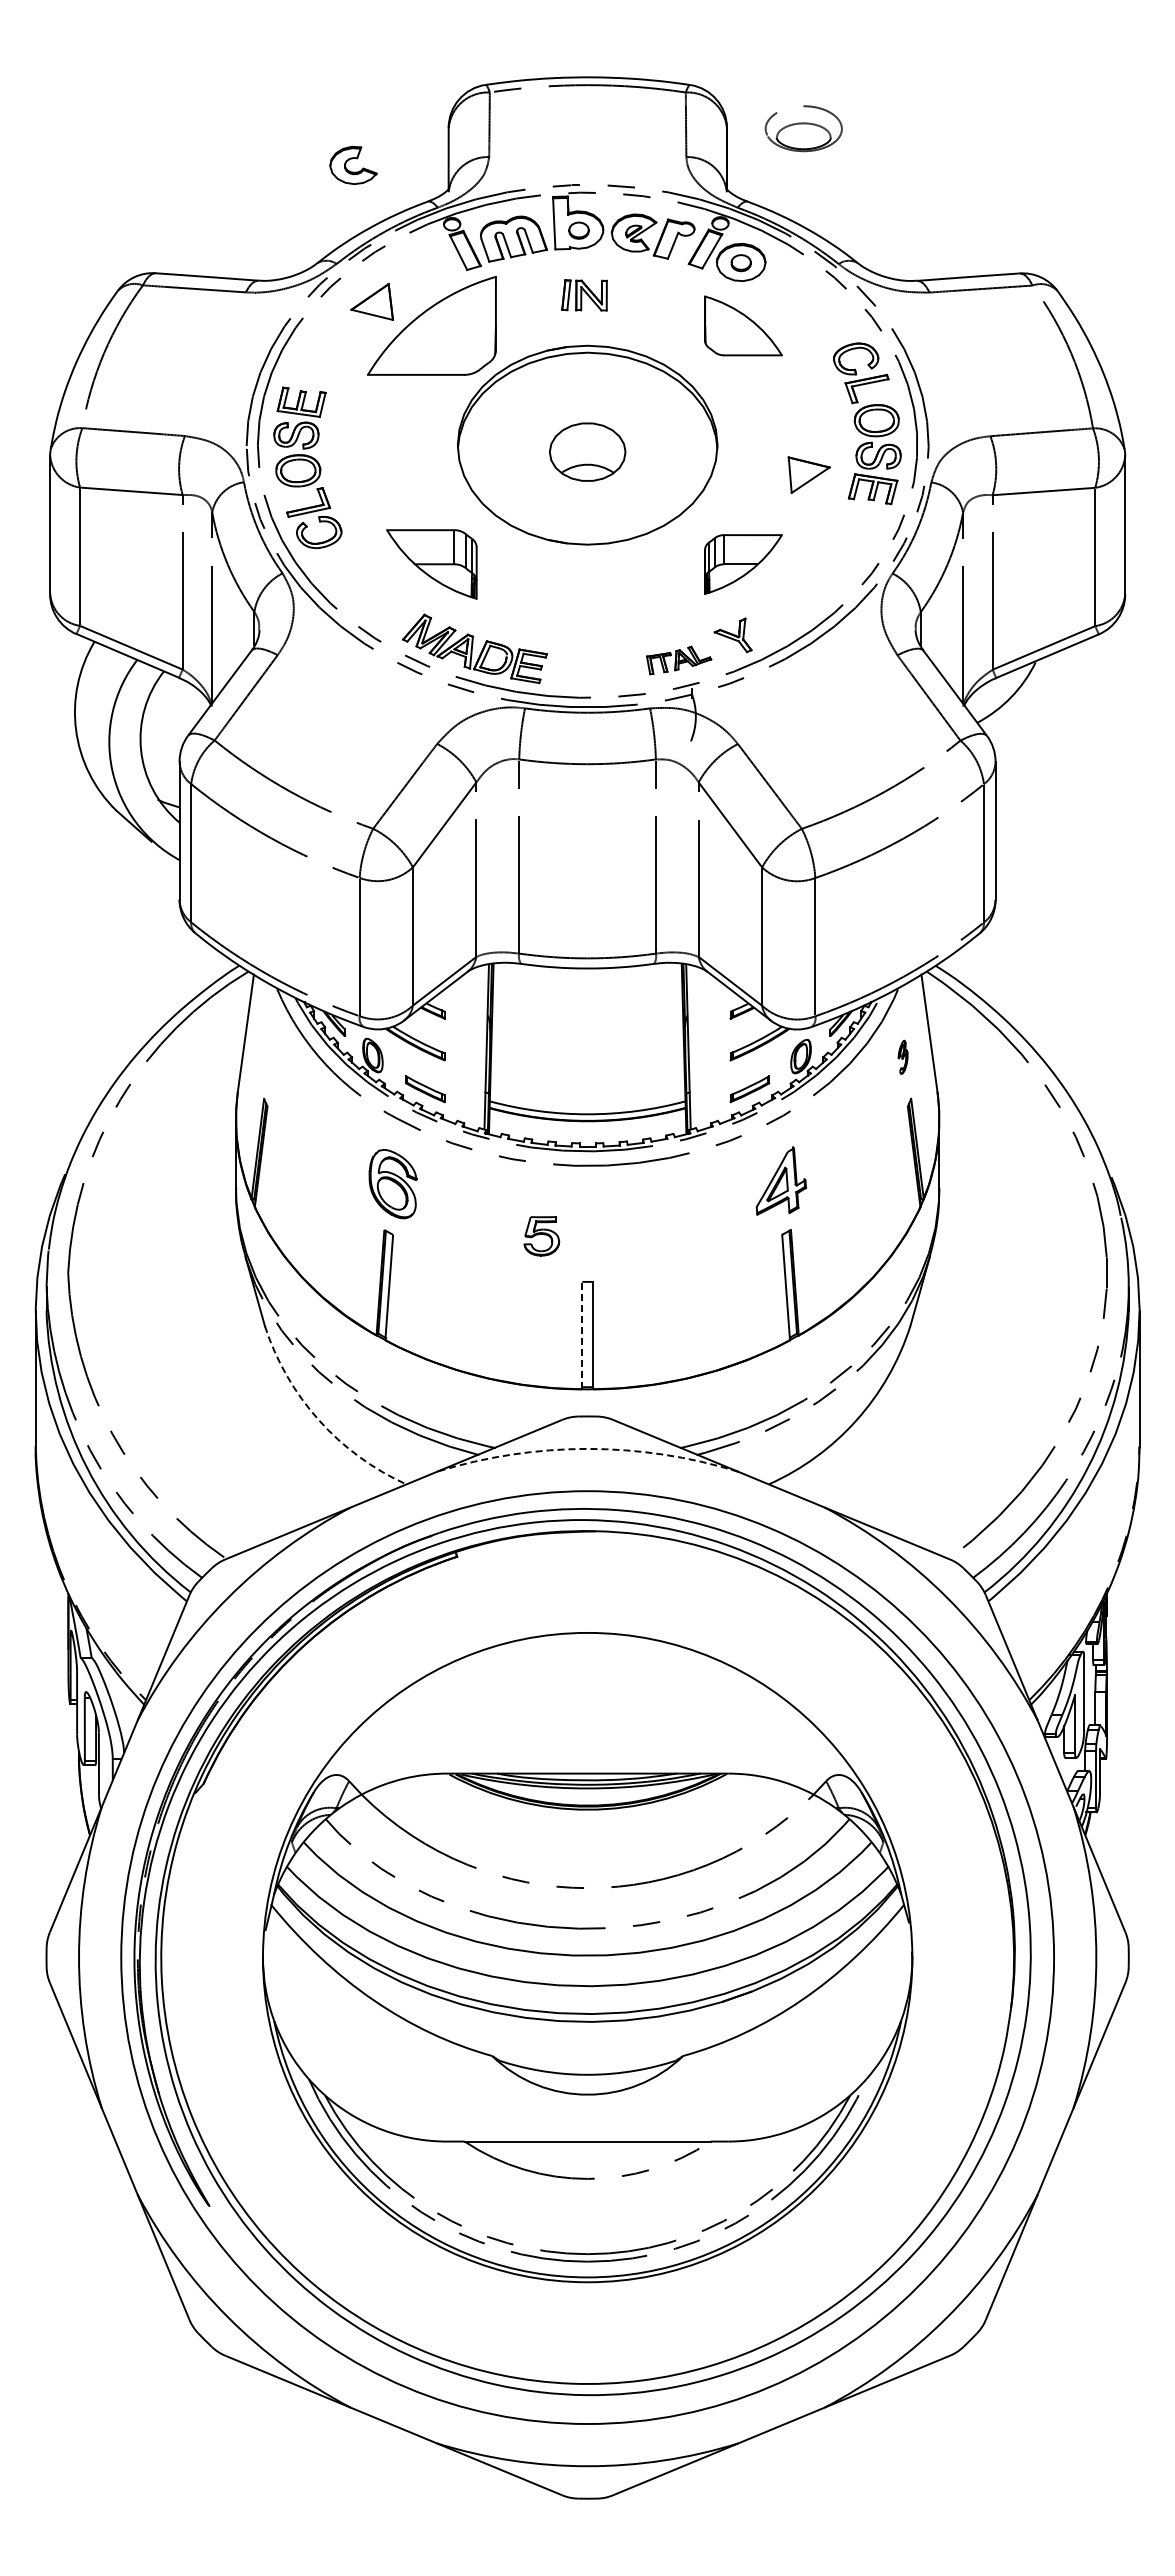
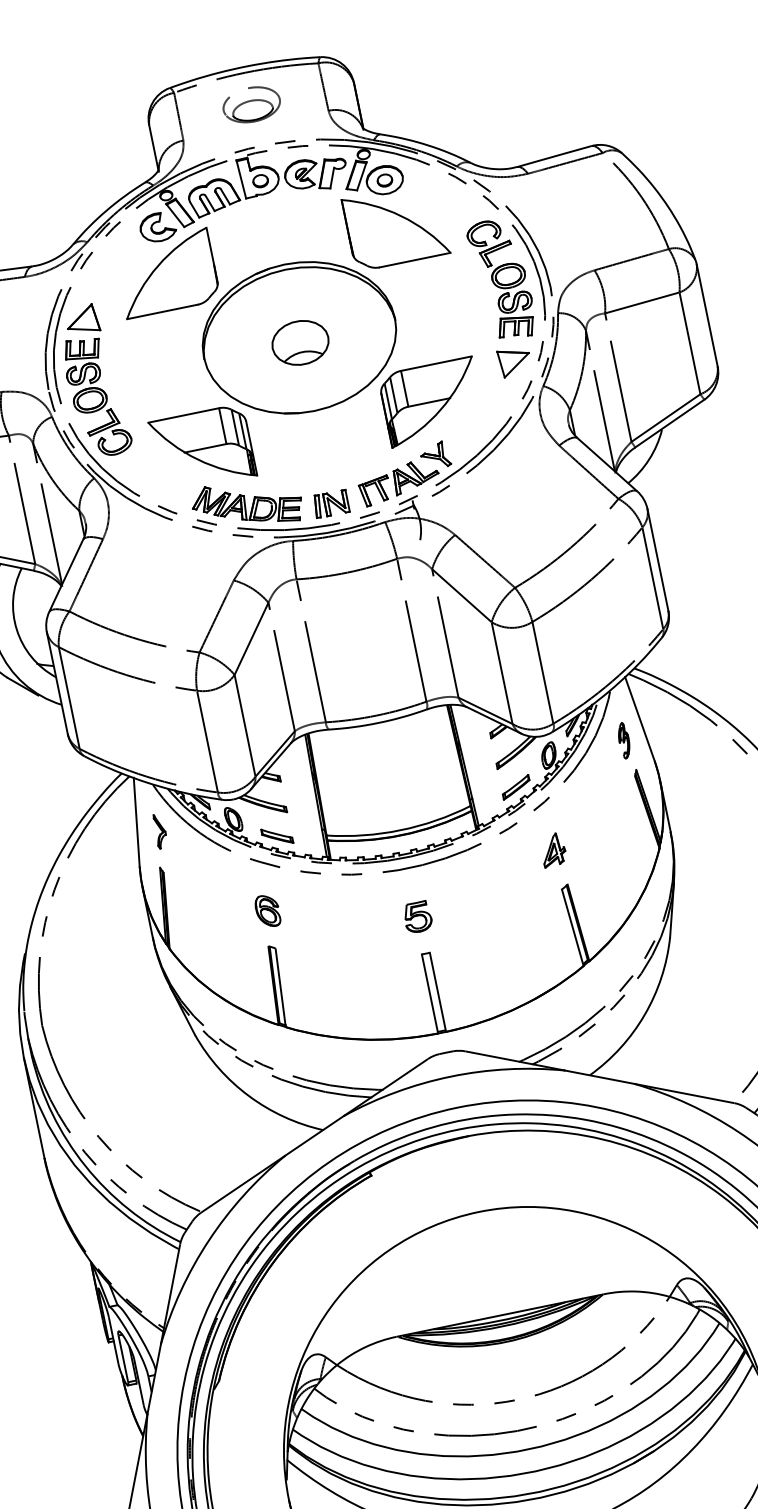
part: (803, 128) -> (251, 104), moved
part: (353, 164) -> (157, 226), moved
part: (584, 295) -> (331, 504), moved
part: (371, 301) -> (81, 319), moved
part: (743, 325) -> (396, 226), size x1.67
part: (808, 474) -> (514, 361), moved
part: (431, 564) -> (202, 449), size x1.43
part: (743, 564) -> (432, 402), size x1.67
part: (678, 660) -> (398, 482), size x1.67
part: (273, 1051) -> (159, 831), added
part: (902, 1056) -> (623, 740), size x1.43
part: (781, 1180) -> (553, 849), size x0.62
part: (392, 1184) -> (267, 911), size x0.62
part: (541, 1236) -> (417, 917), moved
line: (582, 1335) -> (430, 993), dashed -> solid
arc: (318, 1420) -> (248, 1096), dashed -> solid
arc: (587, 1448) -> (450, 1076), dashed -> solid

